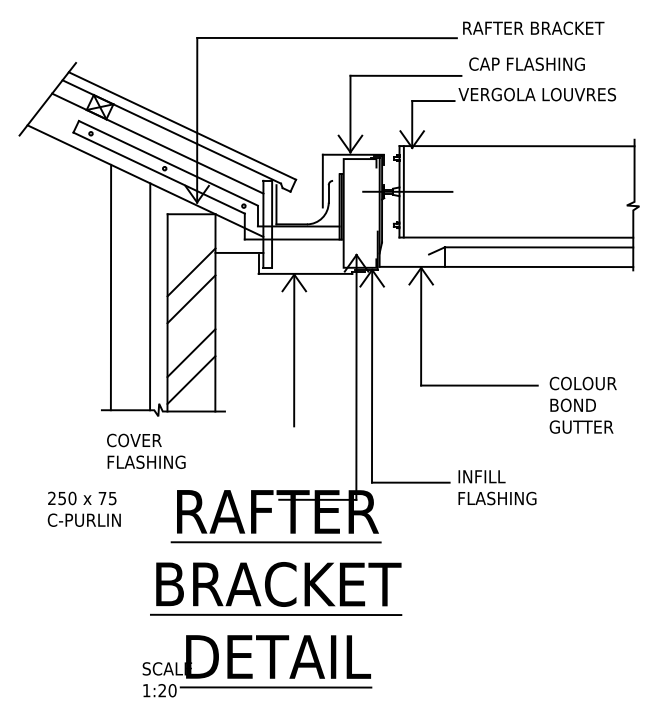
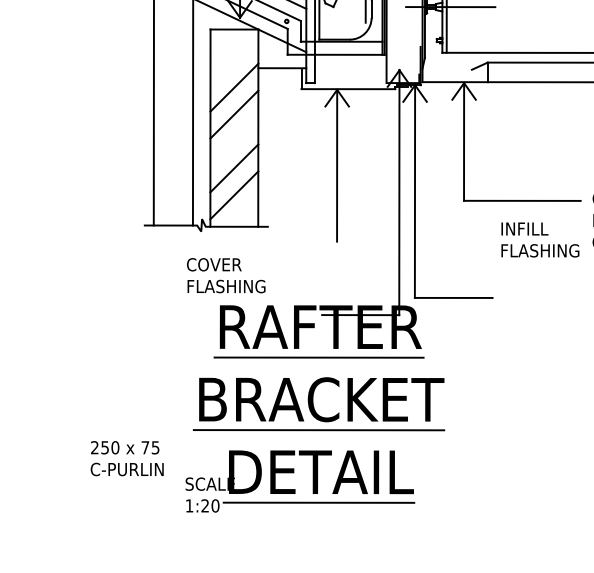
text: (146, 450) -> (226, 274), moved
text: (497, 487) -> (540, 239), moved
text: (83, 508) -> (126, 457), moved

